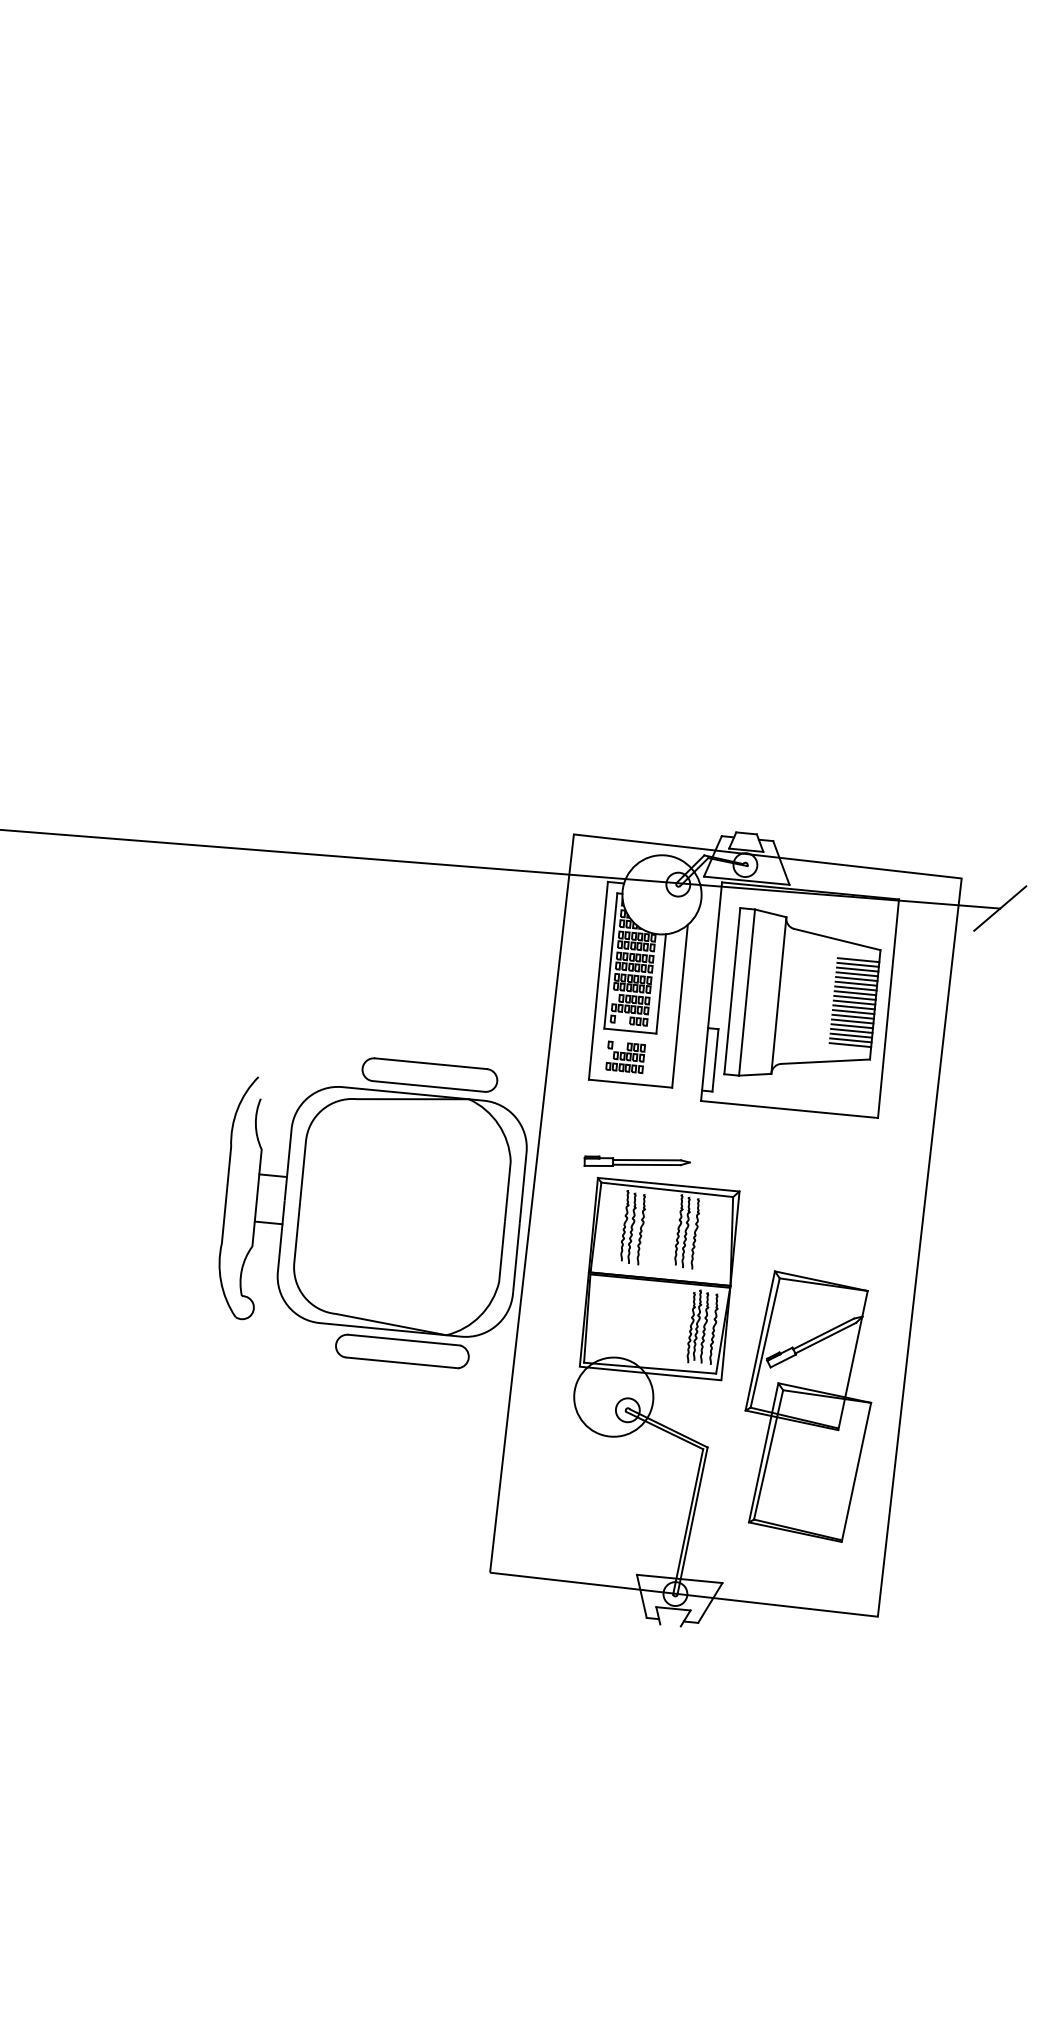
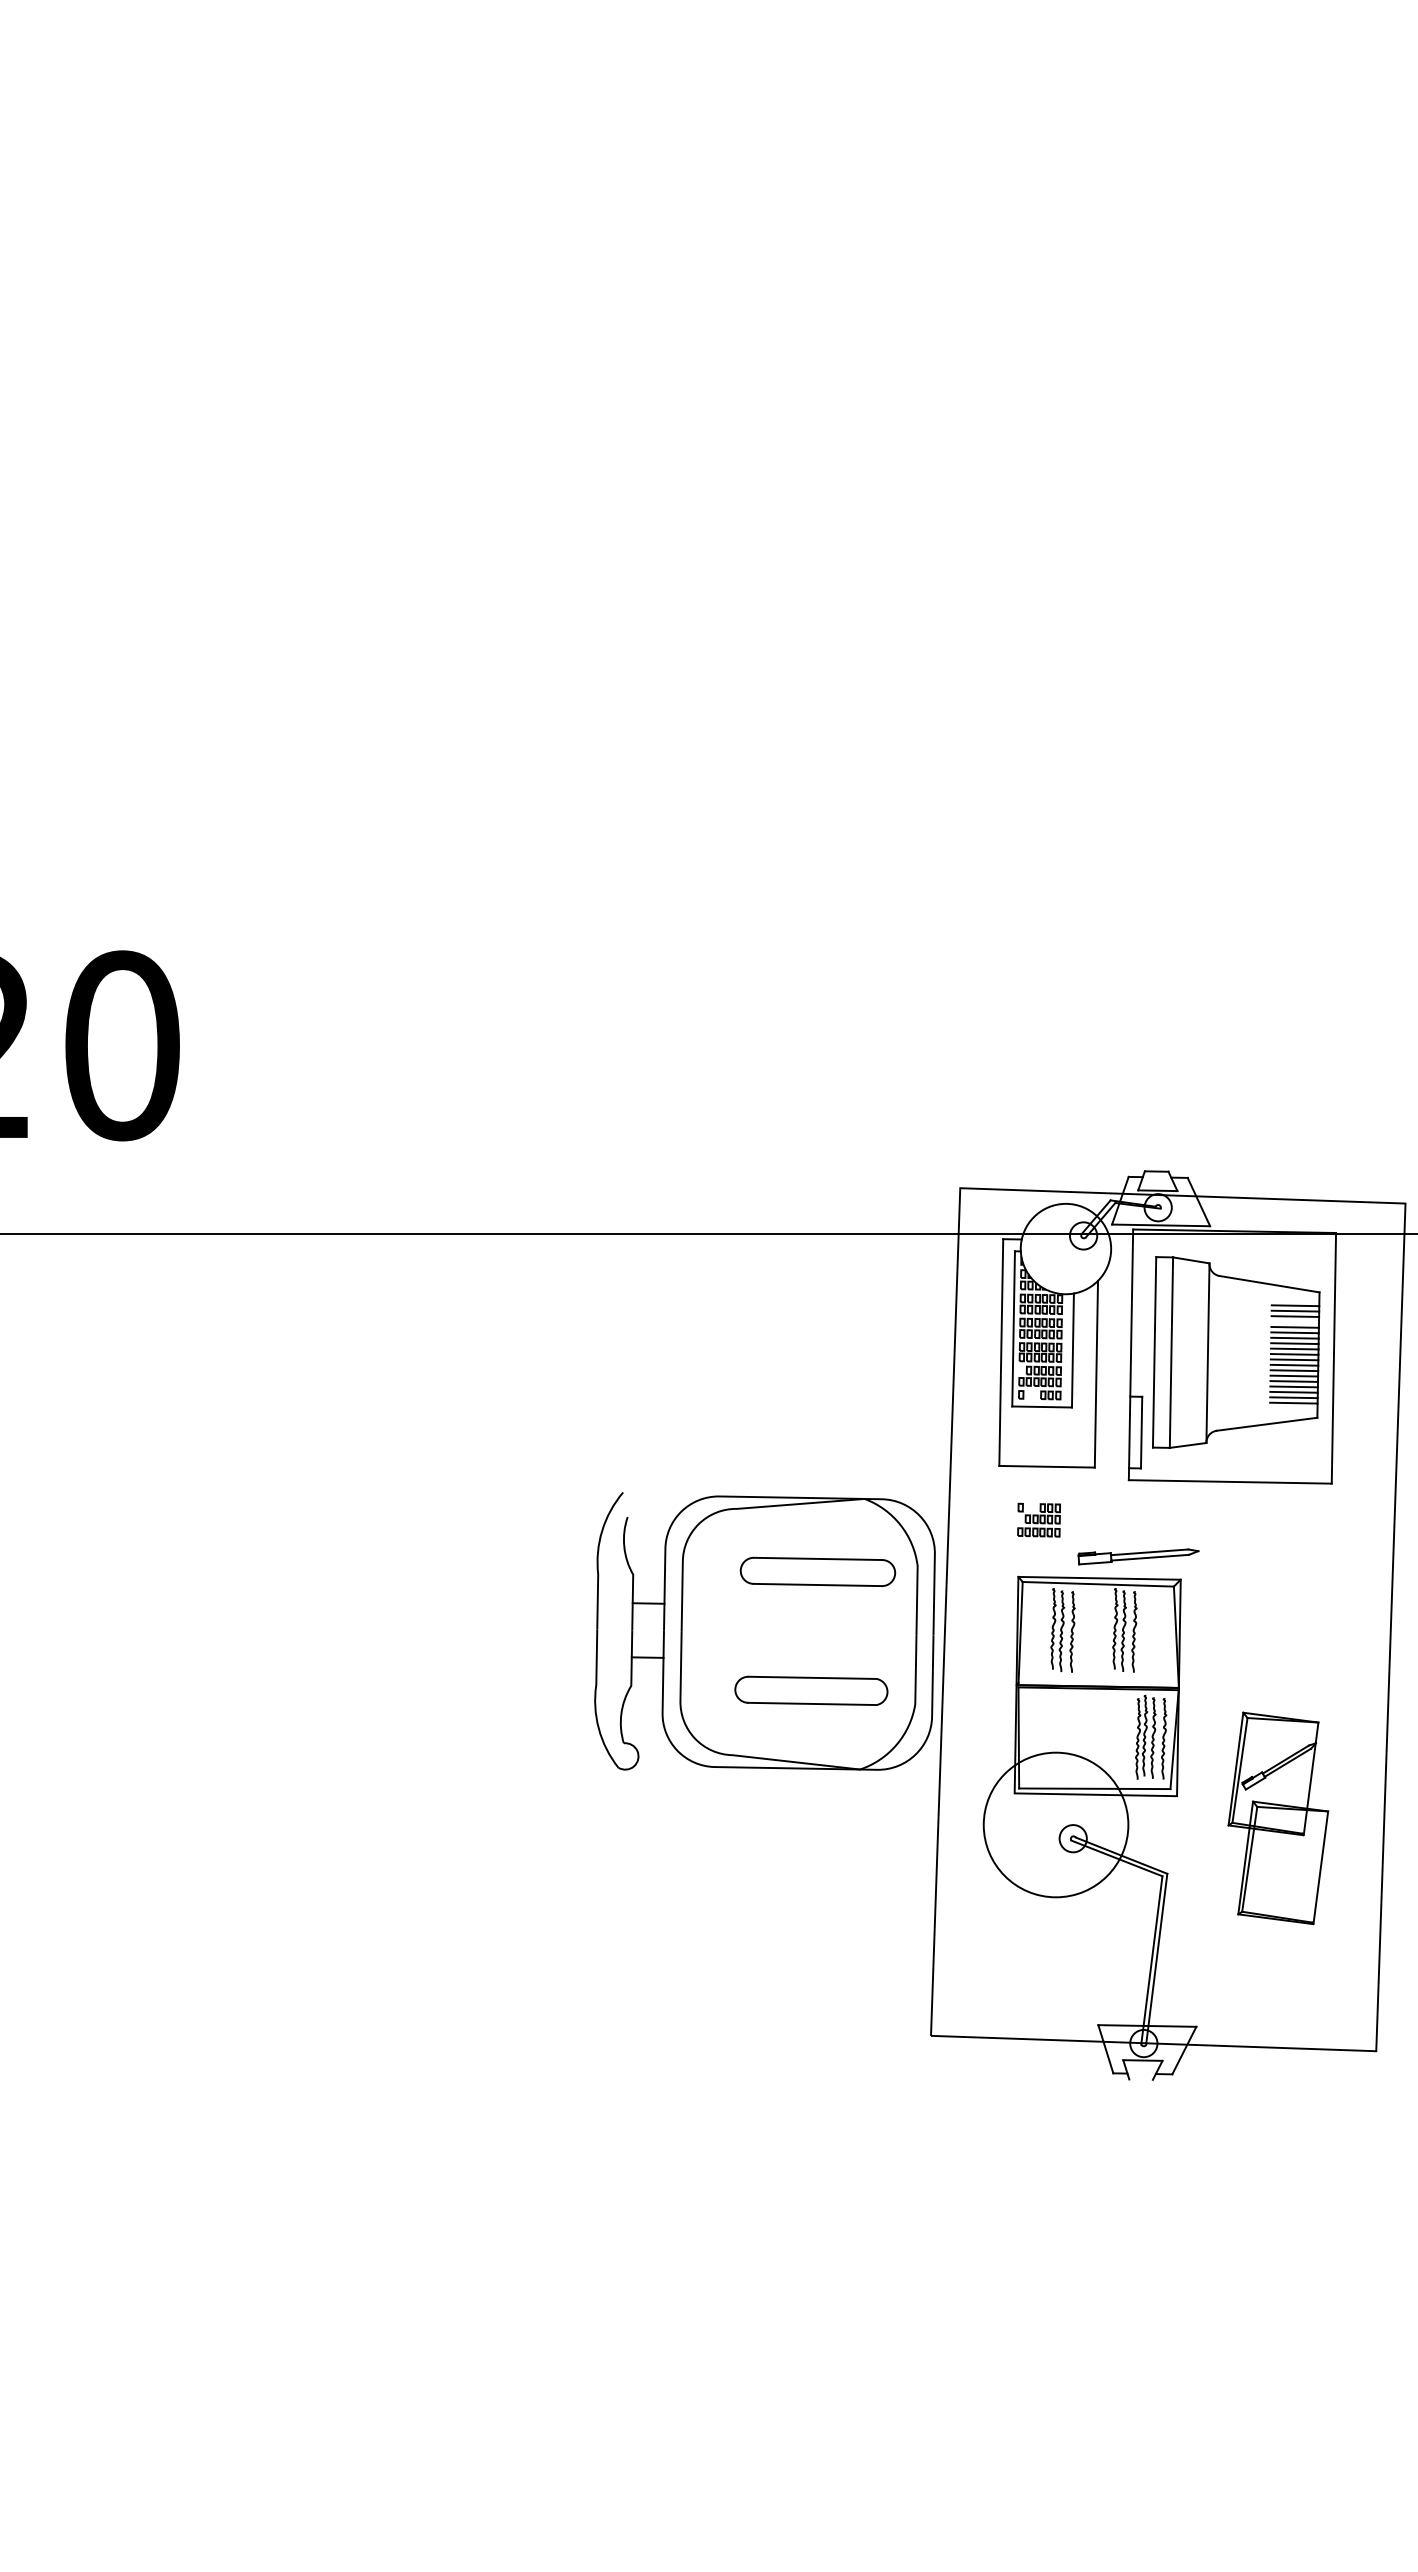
line: (857, 973) -> (1295, 1321), removed
part: (625, 1056) -> (1038, 1519), moved
part: (429, 1074) -> (817, 1571), moved
part: (636, 1163) -> (1138, 1556), moved
part: (402, 1351) -> (811, 1690), moved
circle: (613, 1396) -> (1055, 1824), size x1.6
part: (808, 1406) -> (1278, 1818), size x0.7

